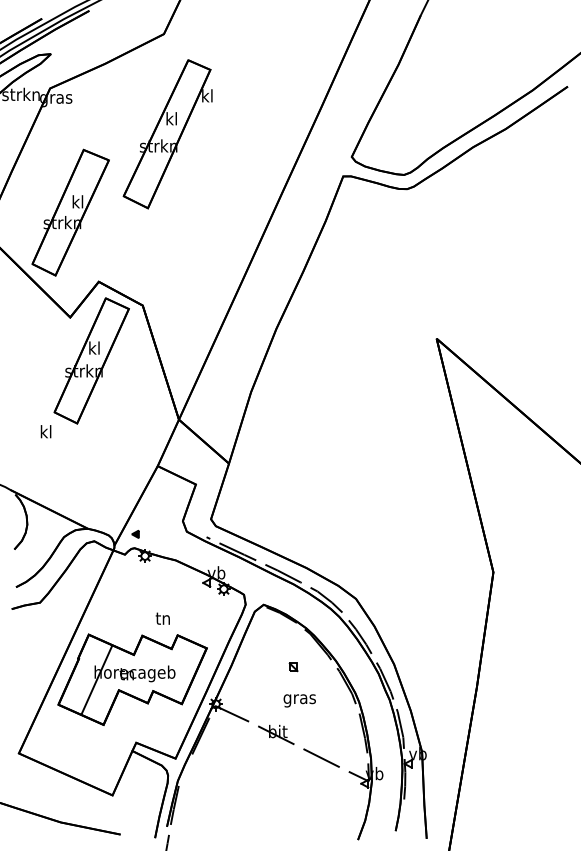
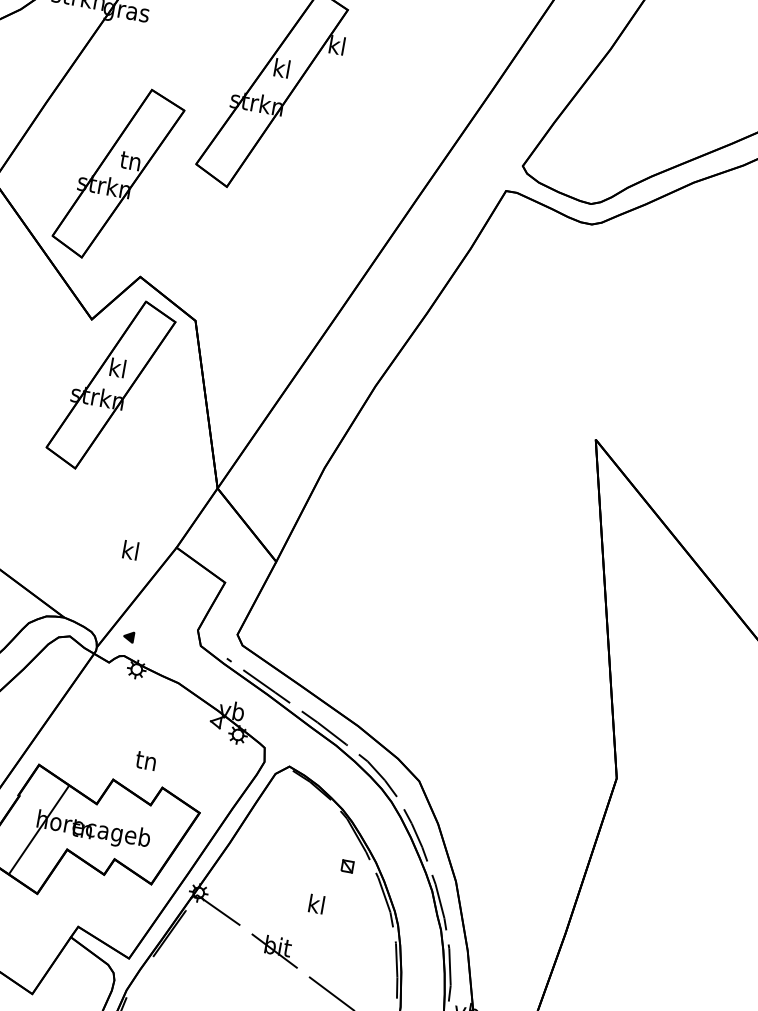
text: (77, 201) -> (130, 160), kl -> tn
text: (45, 431) -> (129, 549), moved
part: (293, 667) -> (347, 866), moved
text: (299, 698) -> (316, 905), gras -> kl

